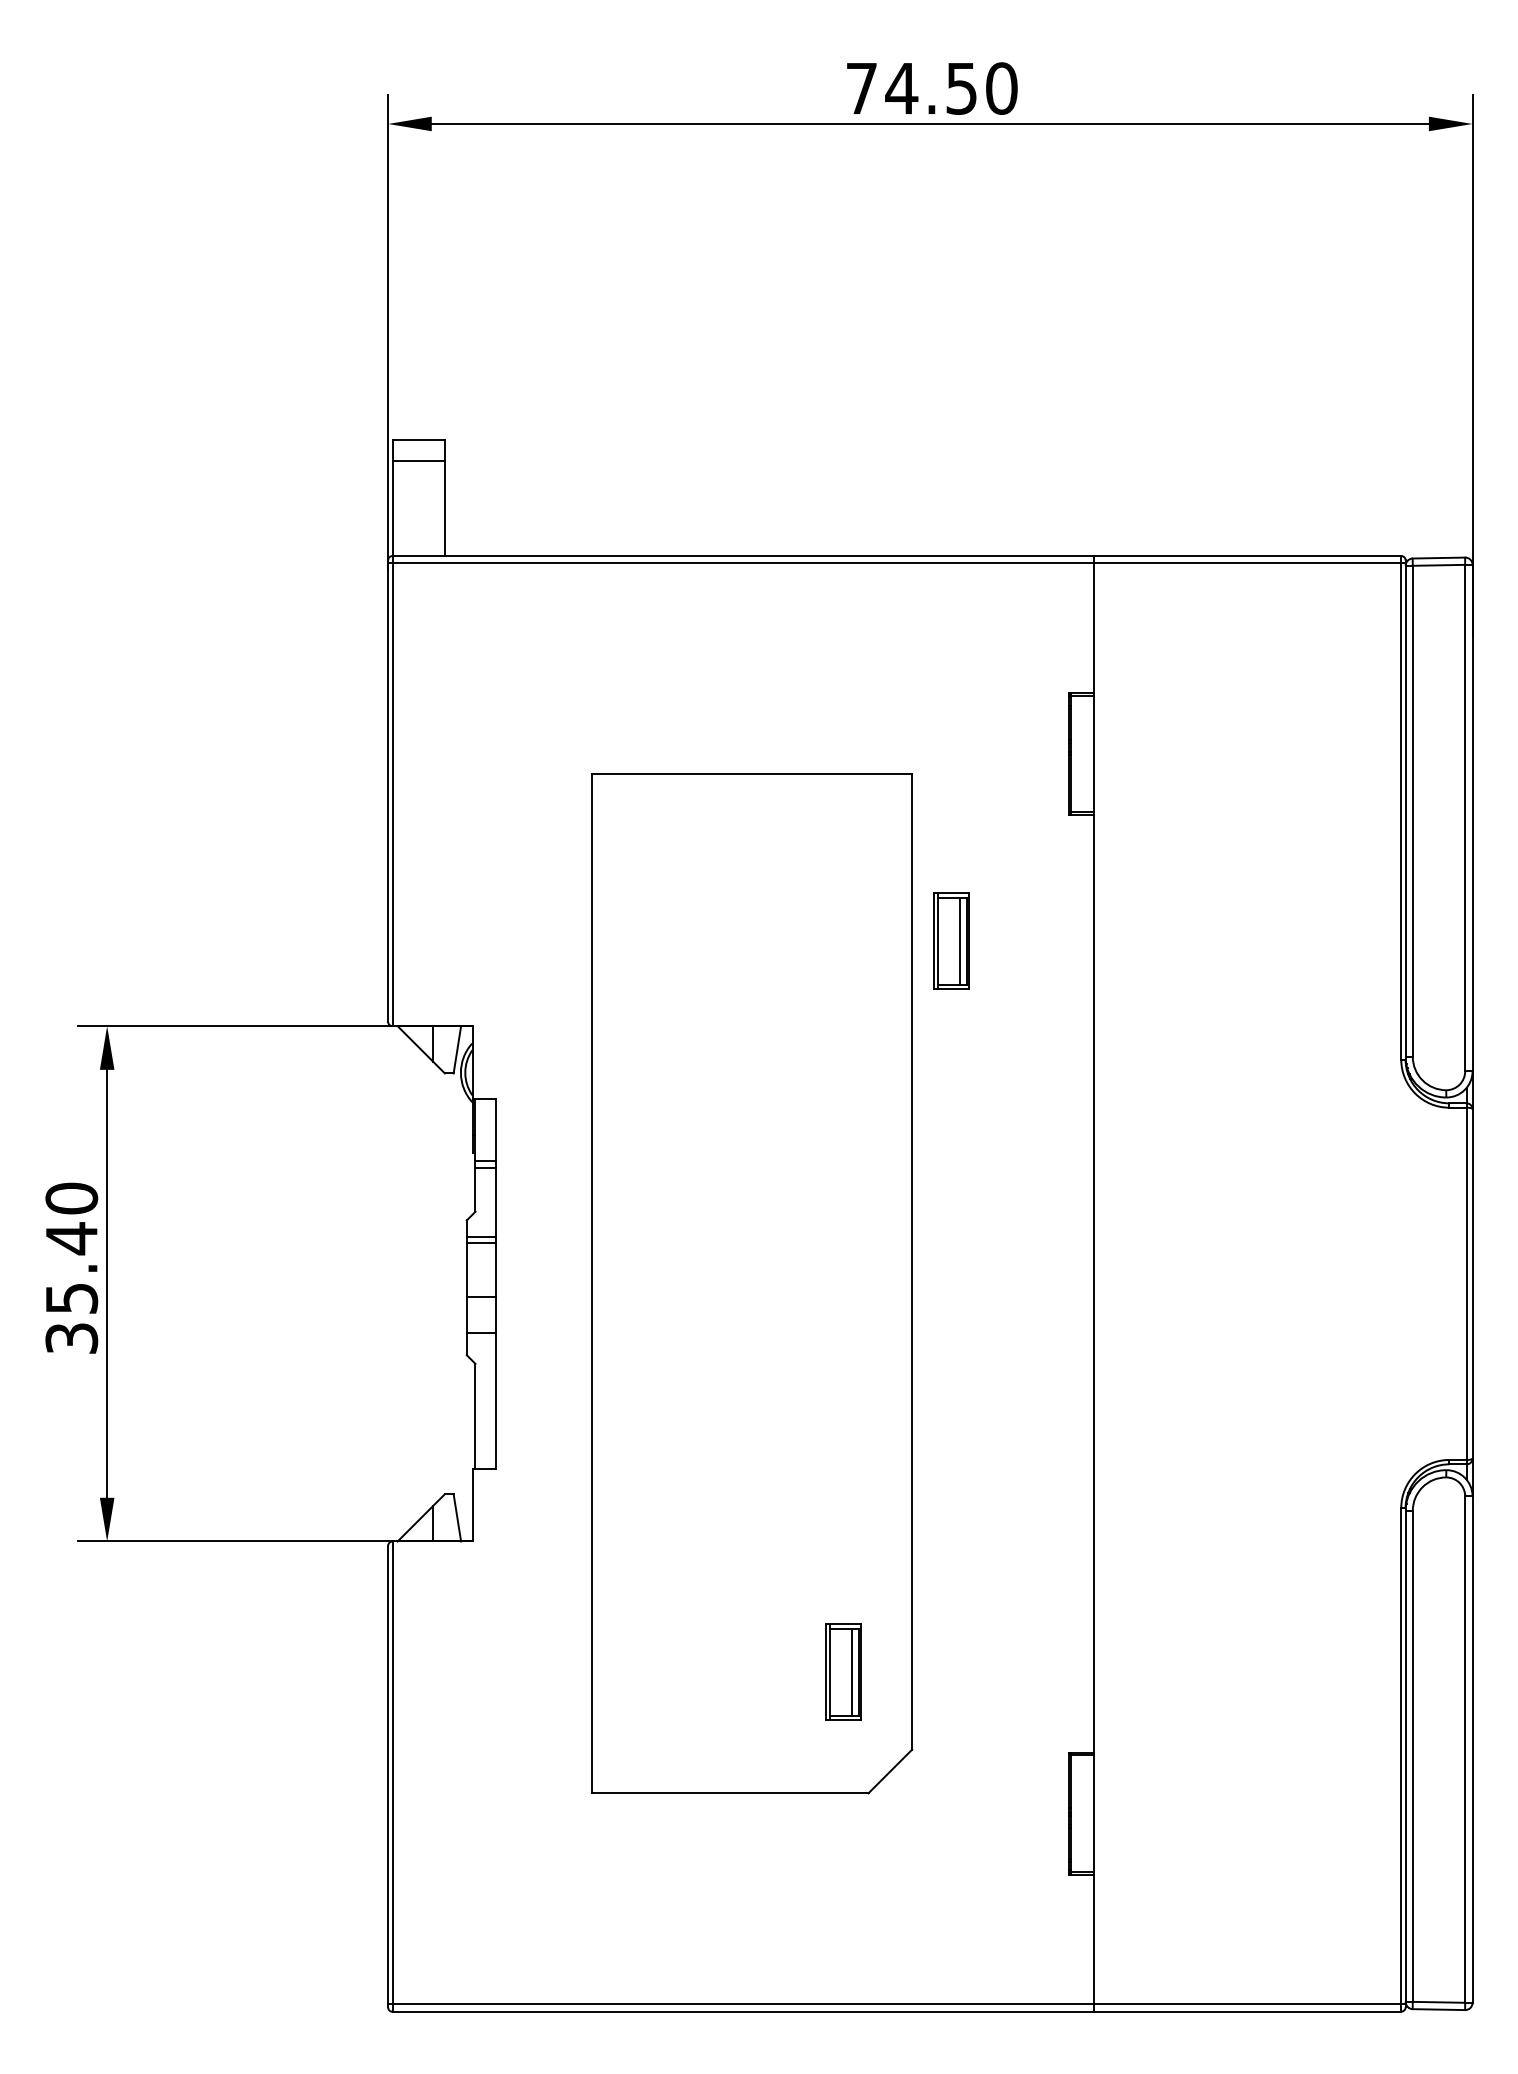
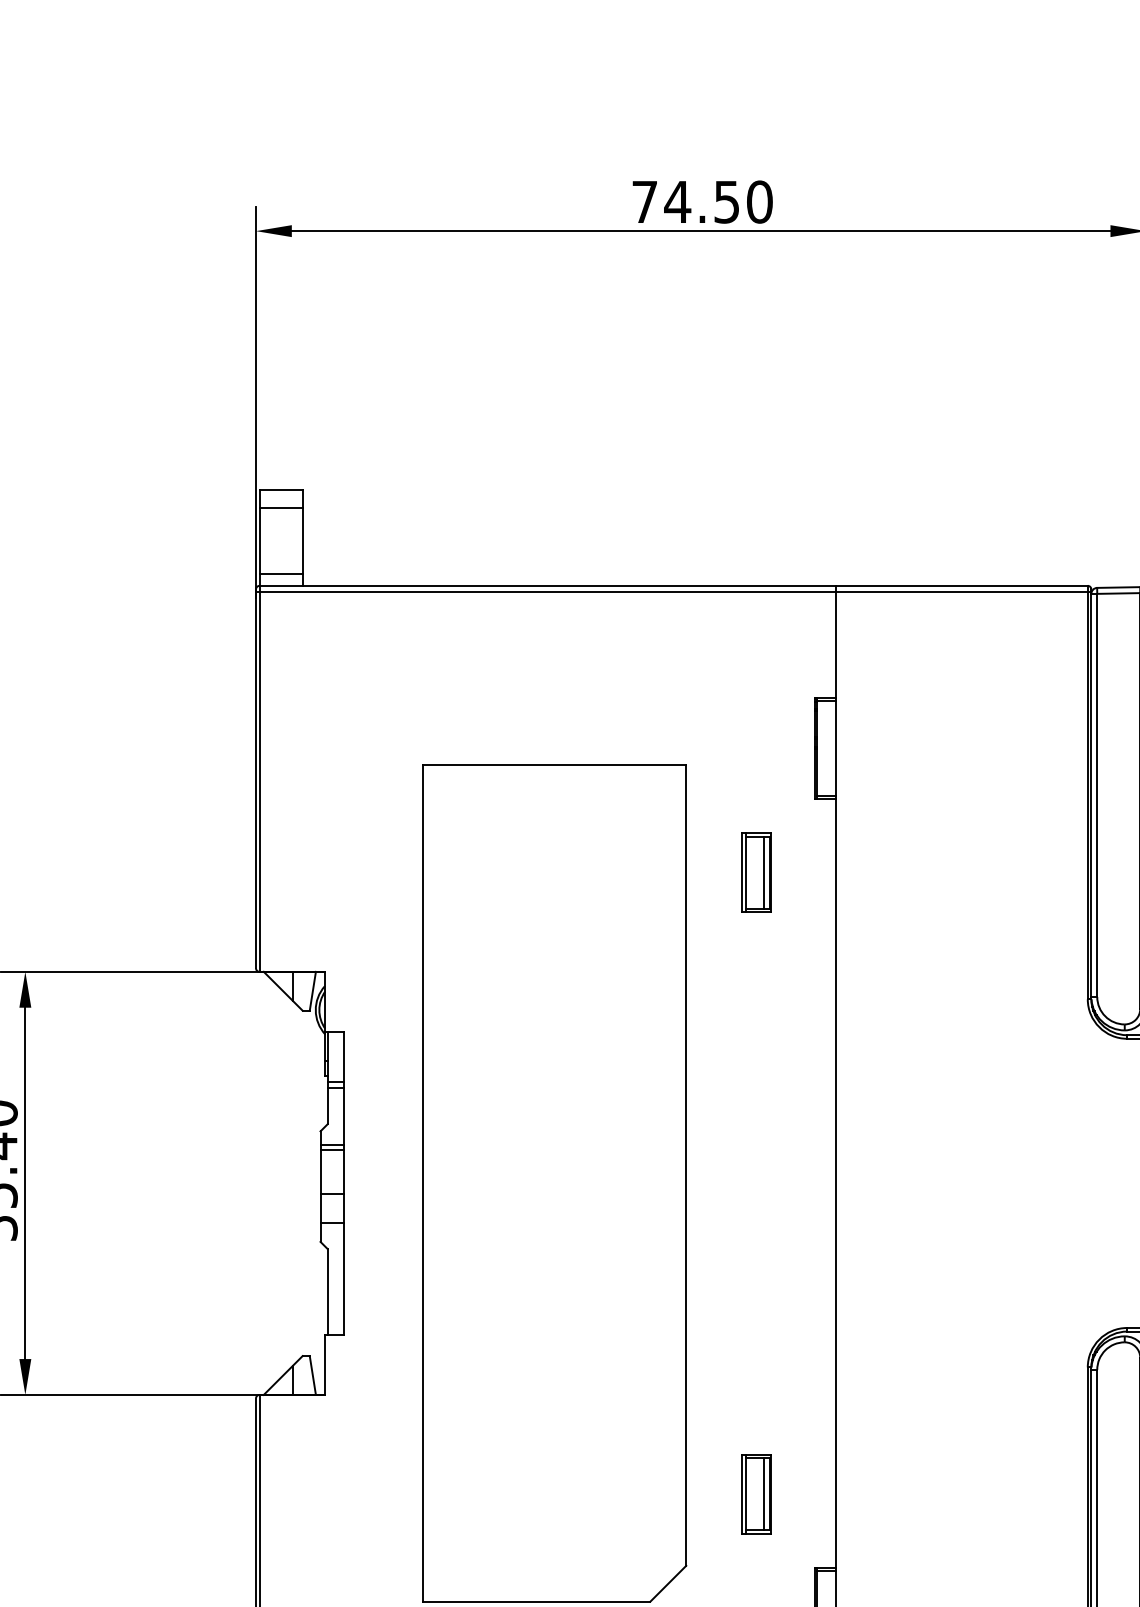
line: (418, 541) -> (280, 573), added
part: (951, 940) -> (757, 871), moved
part: (843, 1671) -> (757, 1493), moved

